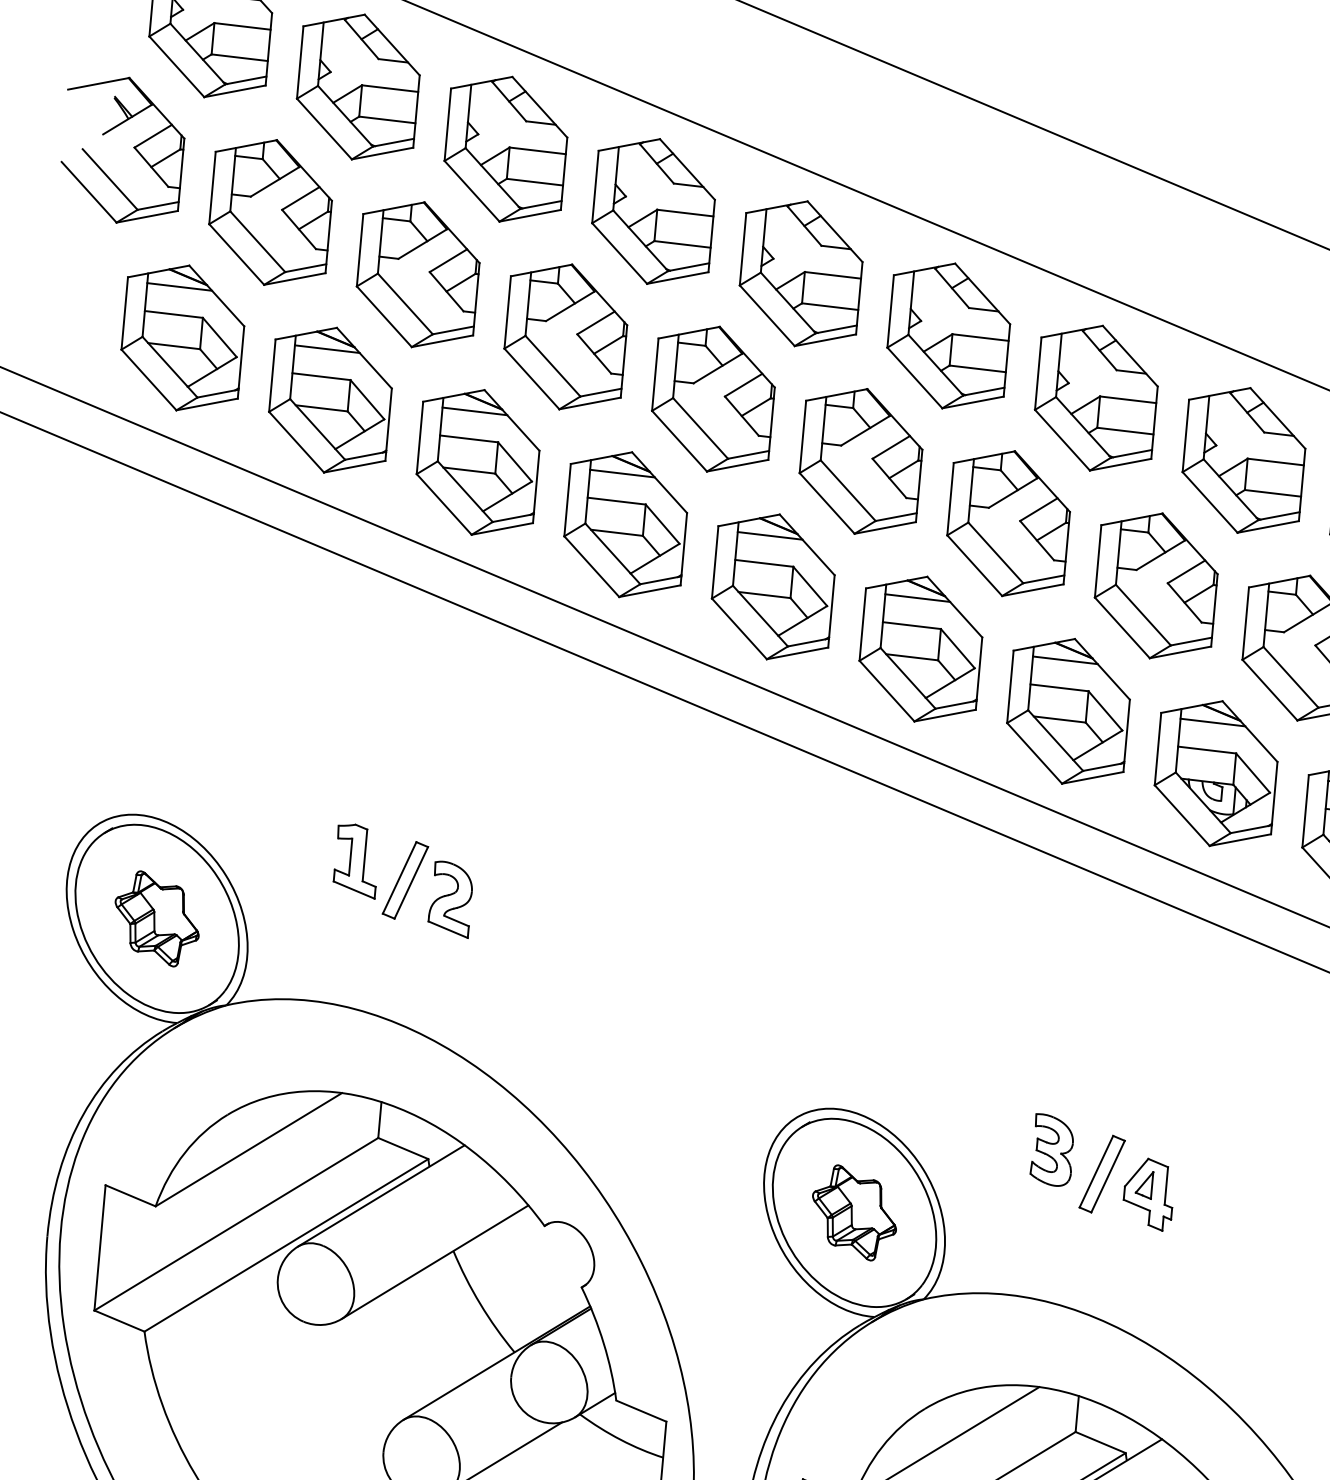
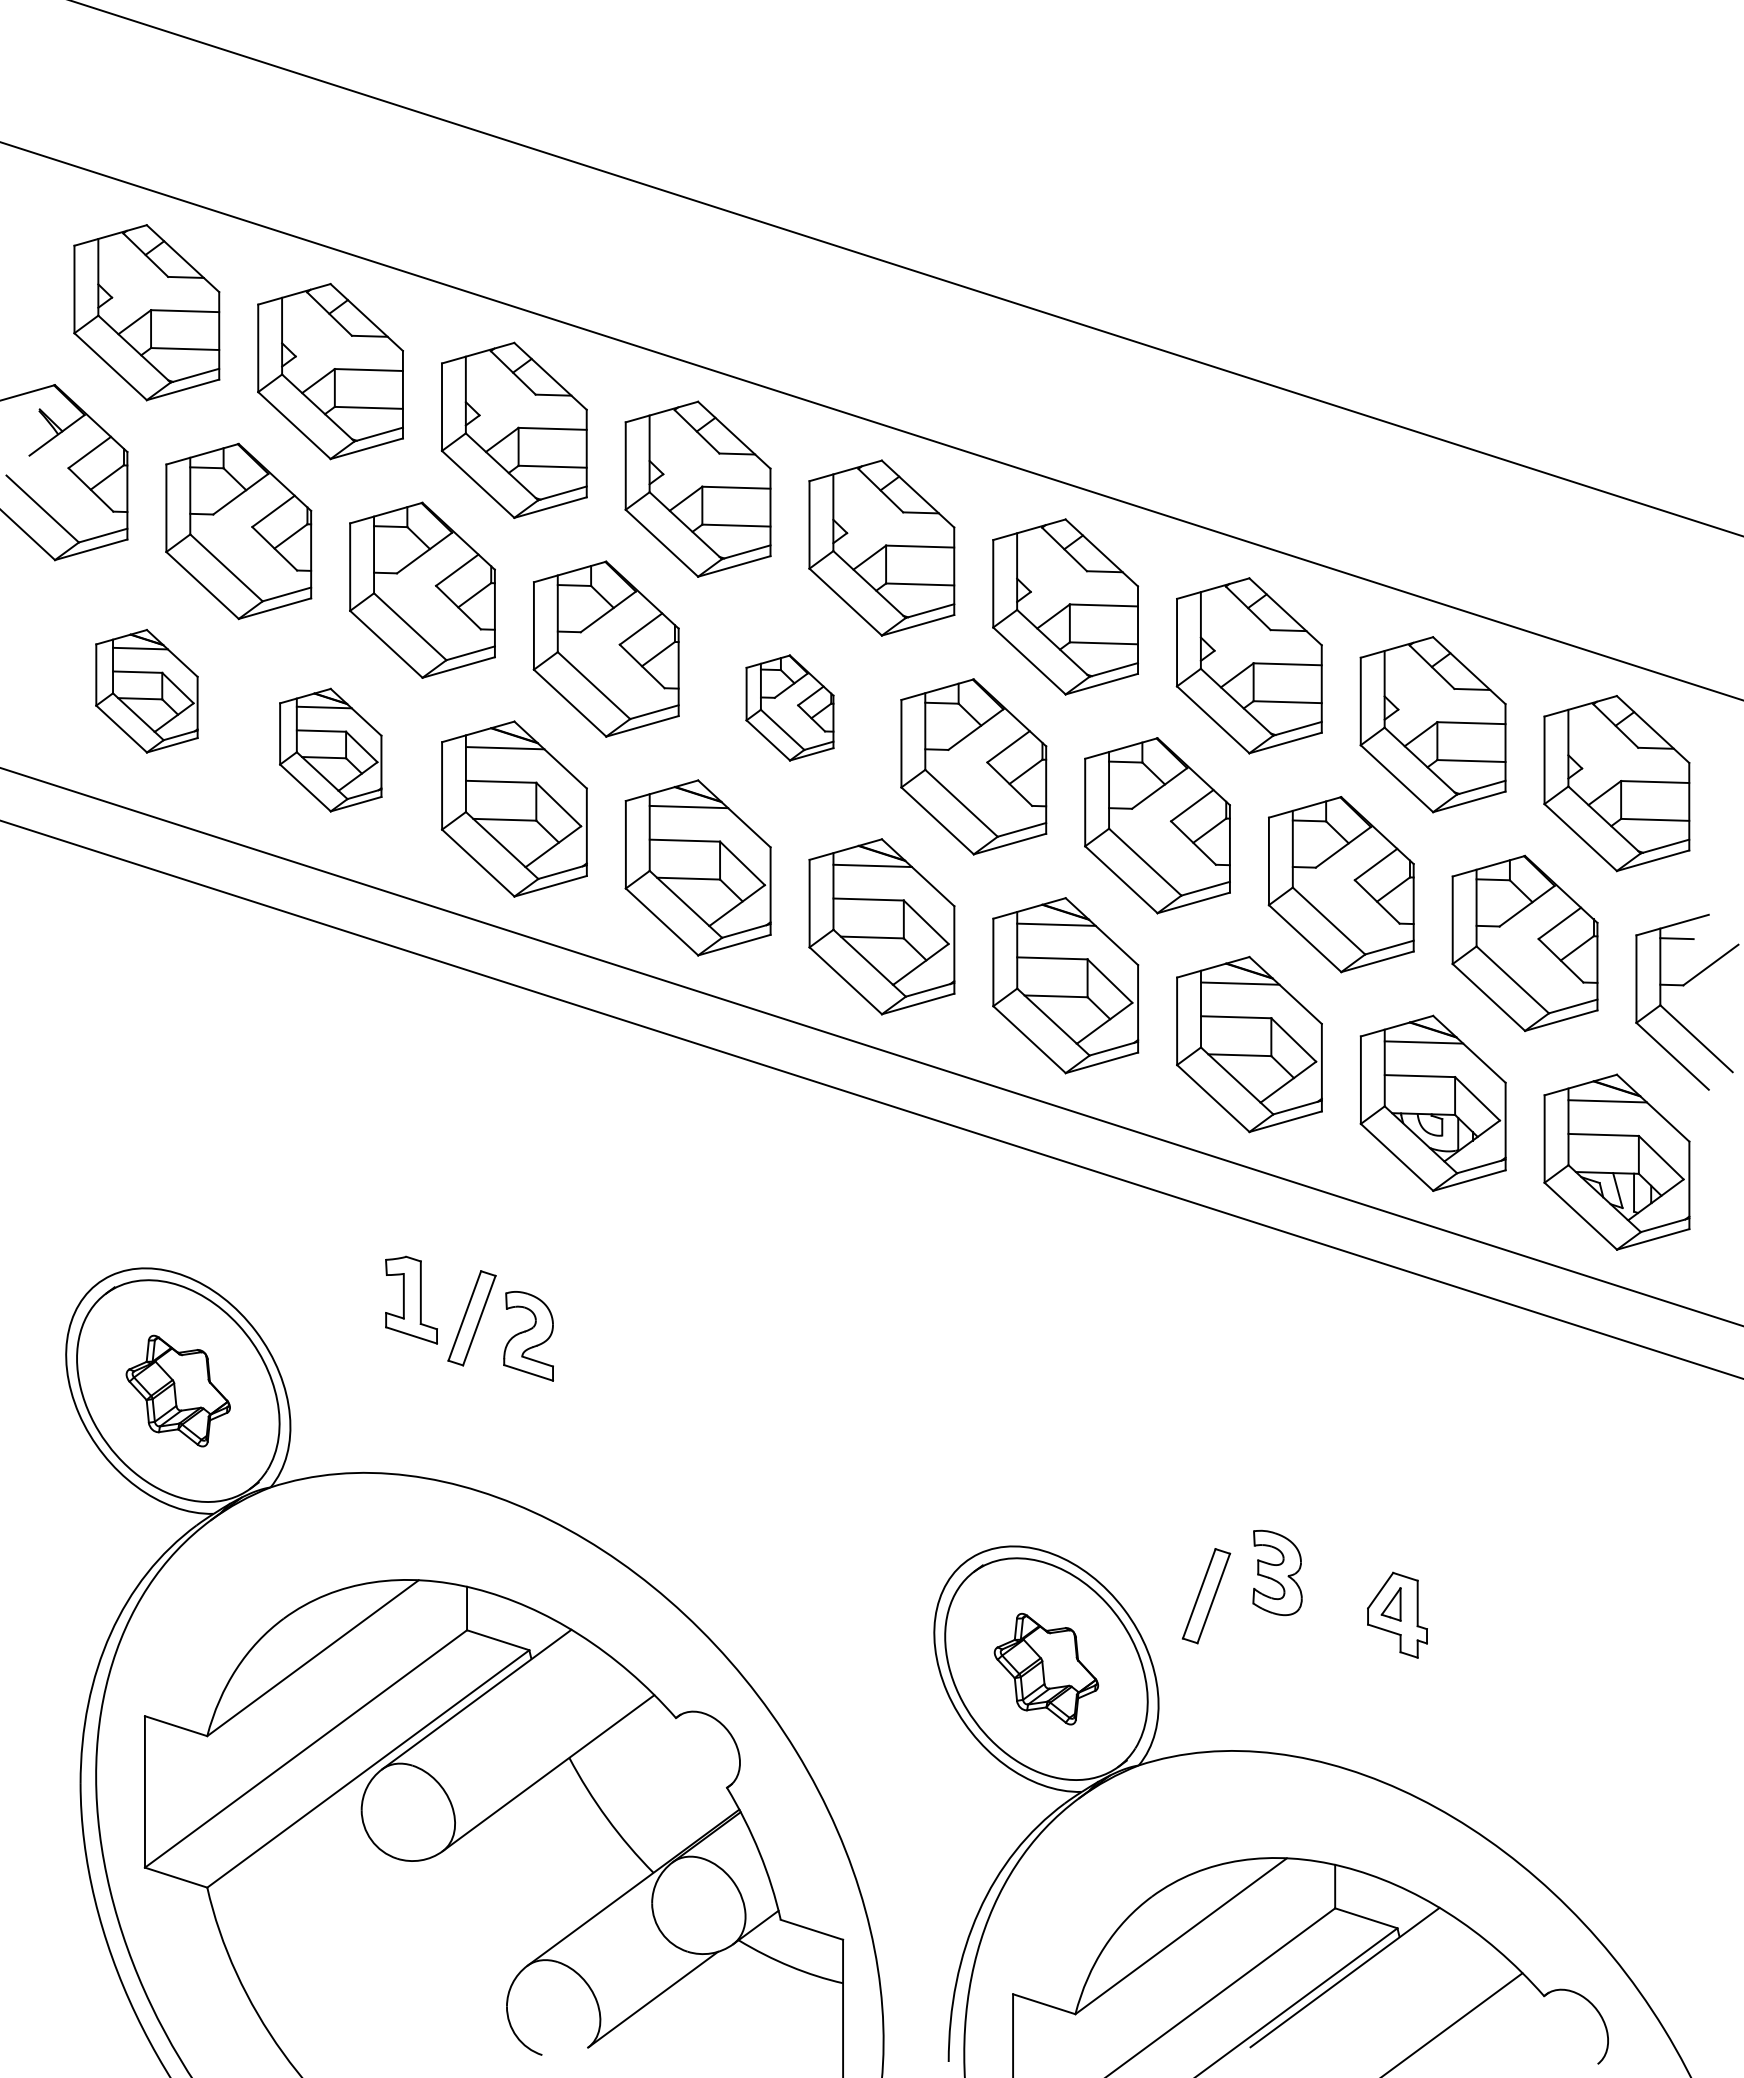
part: (182, 337) -> (146, 690), size x0.7
part: (713, 398) -> (789, 707), size x0.6
part: (330, 399) -> (330, 749), size x0.7
part: (1102, 1174) -> (1206, 1596), moved

